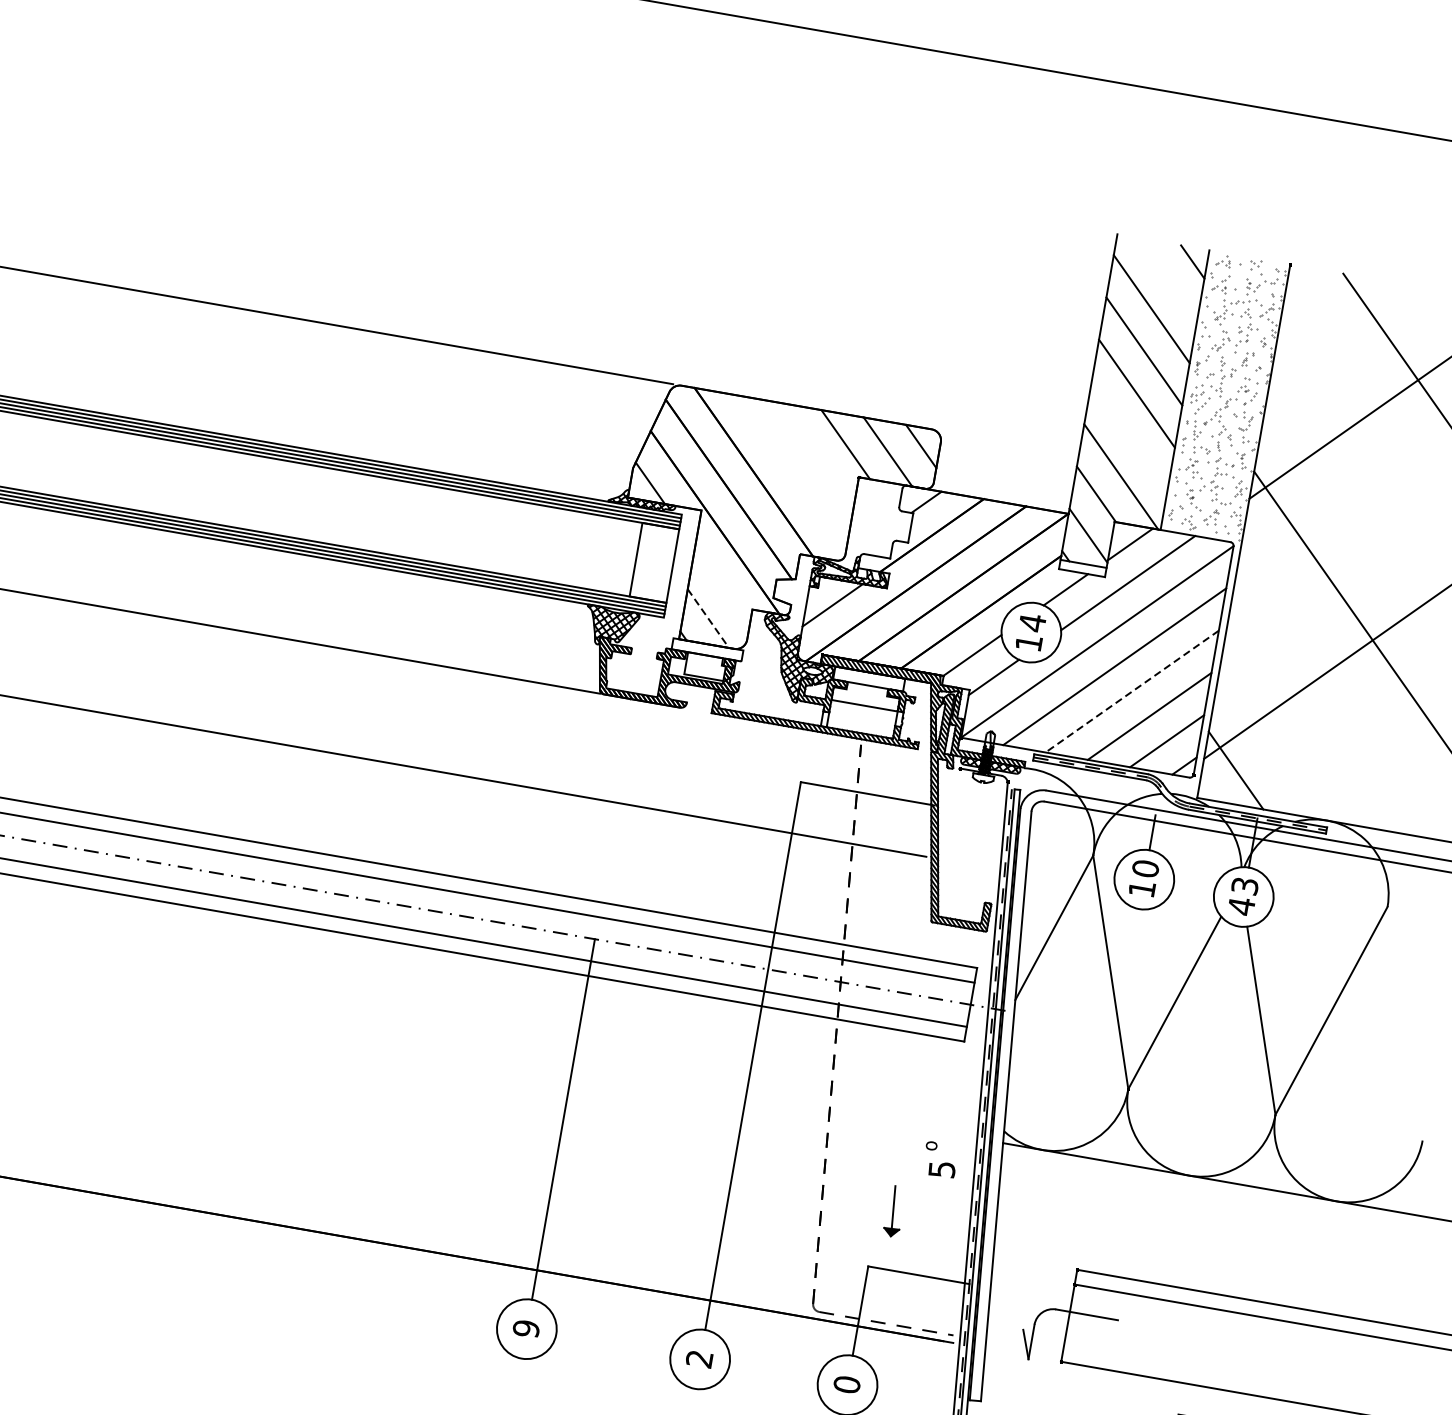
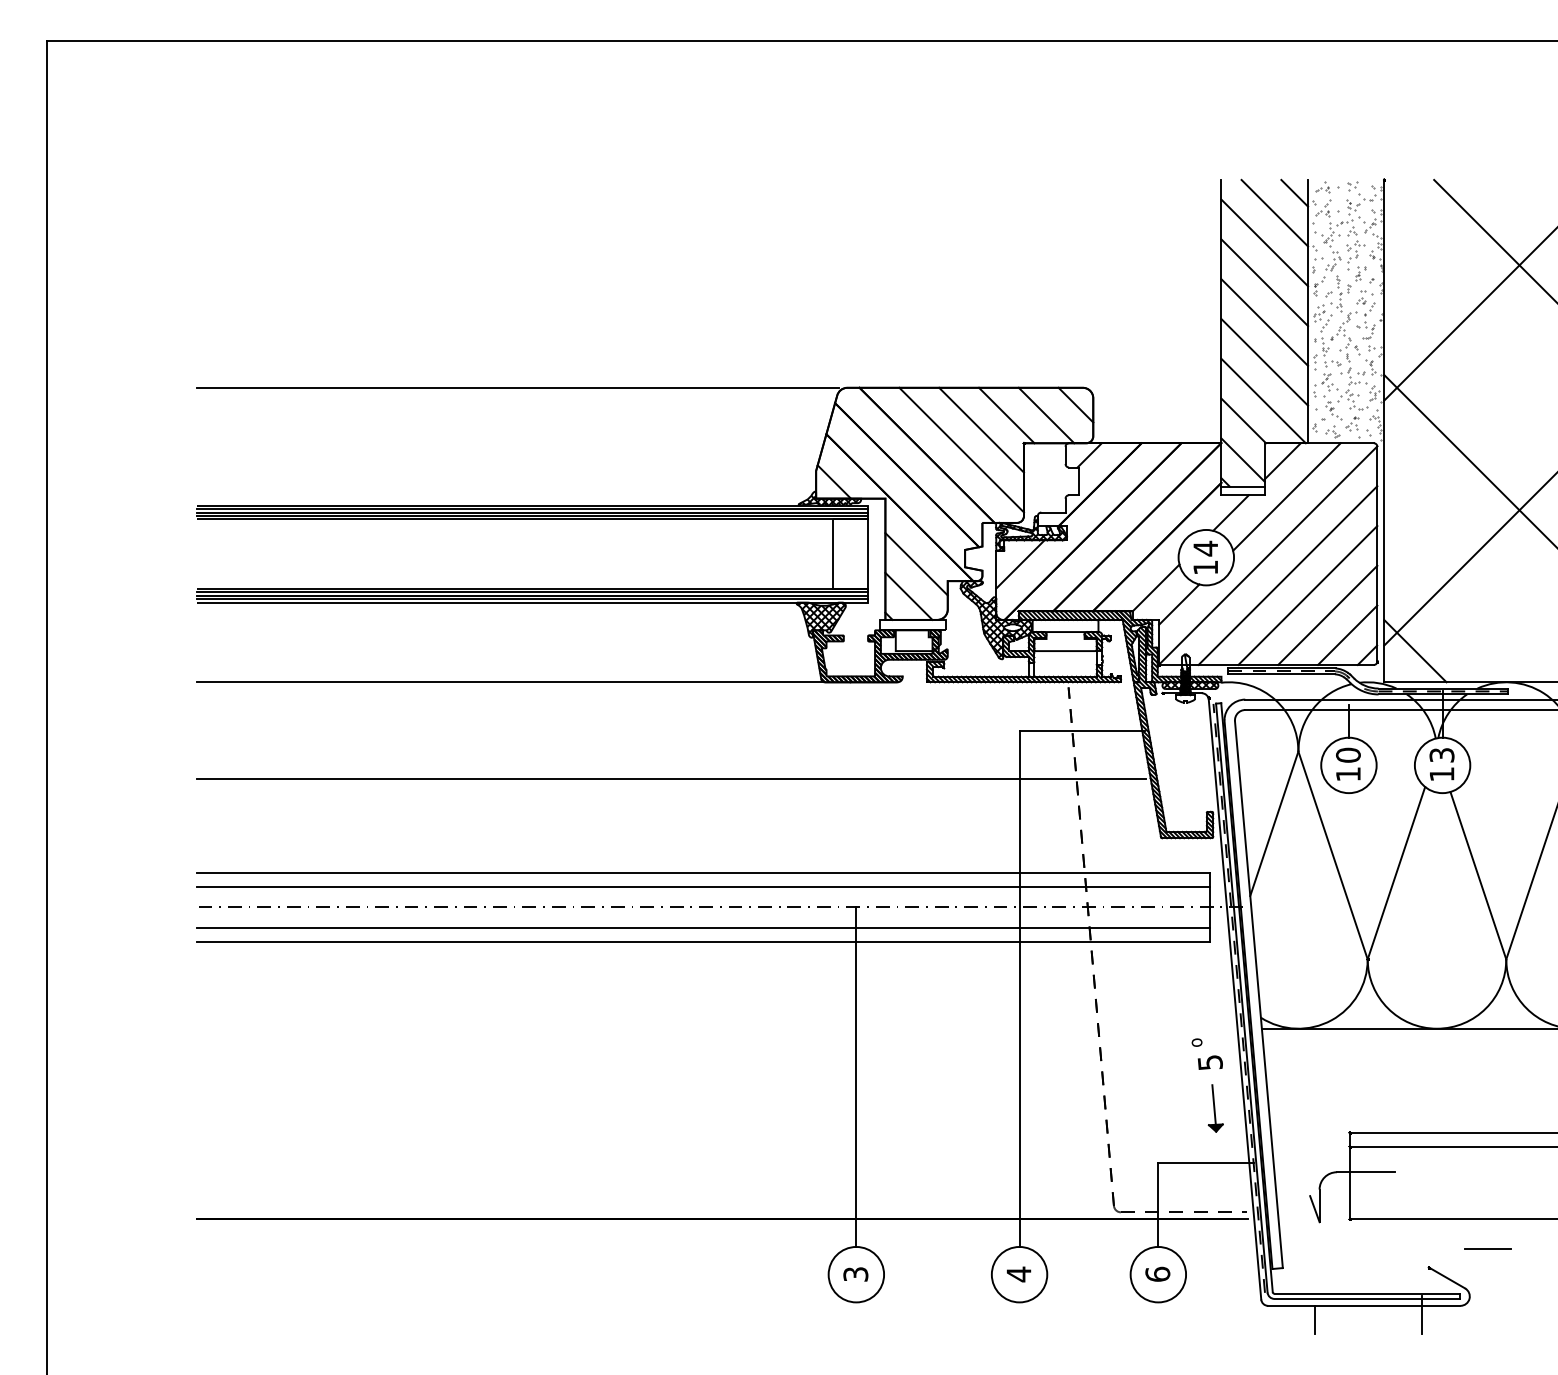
line: (1167, 278) -> (1274, 212), added
line: (1129, 436) -> (1264, 362), added
line: (816, 454) -> (981, 429), added
line: (791, 472) -> (961, 449), added
line: (722, 586) -> (916, 564), added
line: (708, 618) -> (909, 596), dashed -> solid
line: (1131, 691) -> (1307, 595), dashed -> solid
text: (1242, 906) -> (1442, 774), 43 -> 13
part: (894, 1211) -> (1215, 1108), moved
text: (525, 1328) -> (855, 1274), 9 -> 3
text: (699, 1359) -> (1018, 1274), 2 -> 4
text: (846, 1383) -> (1157, 1273), 0 -> 6

